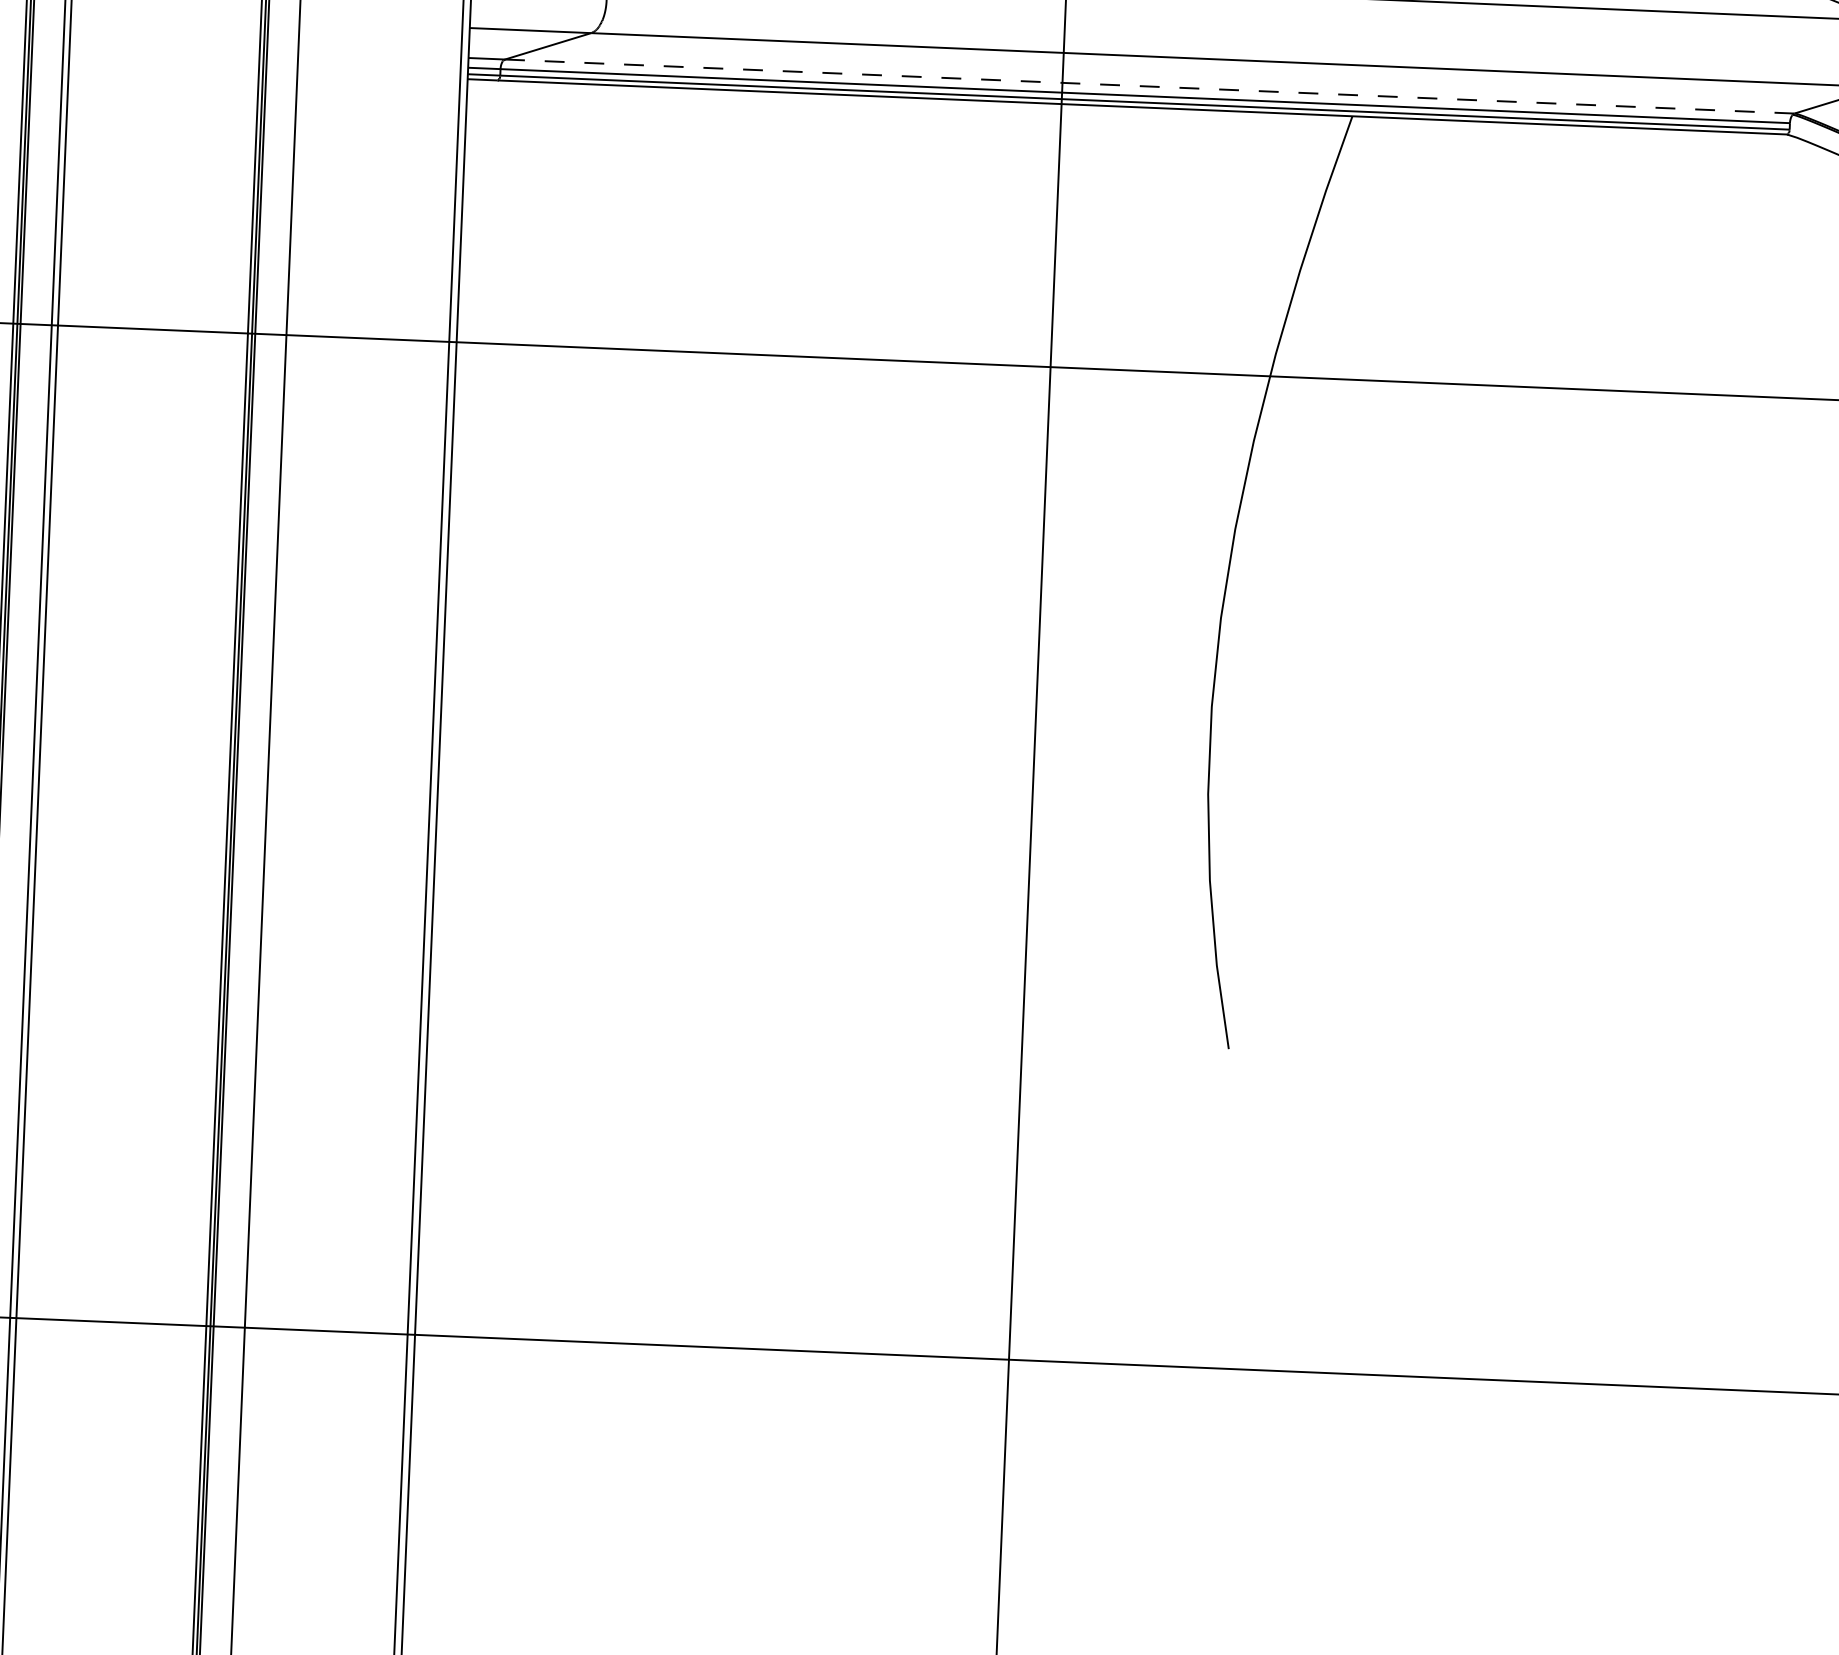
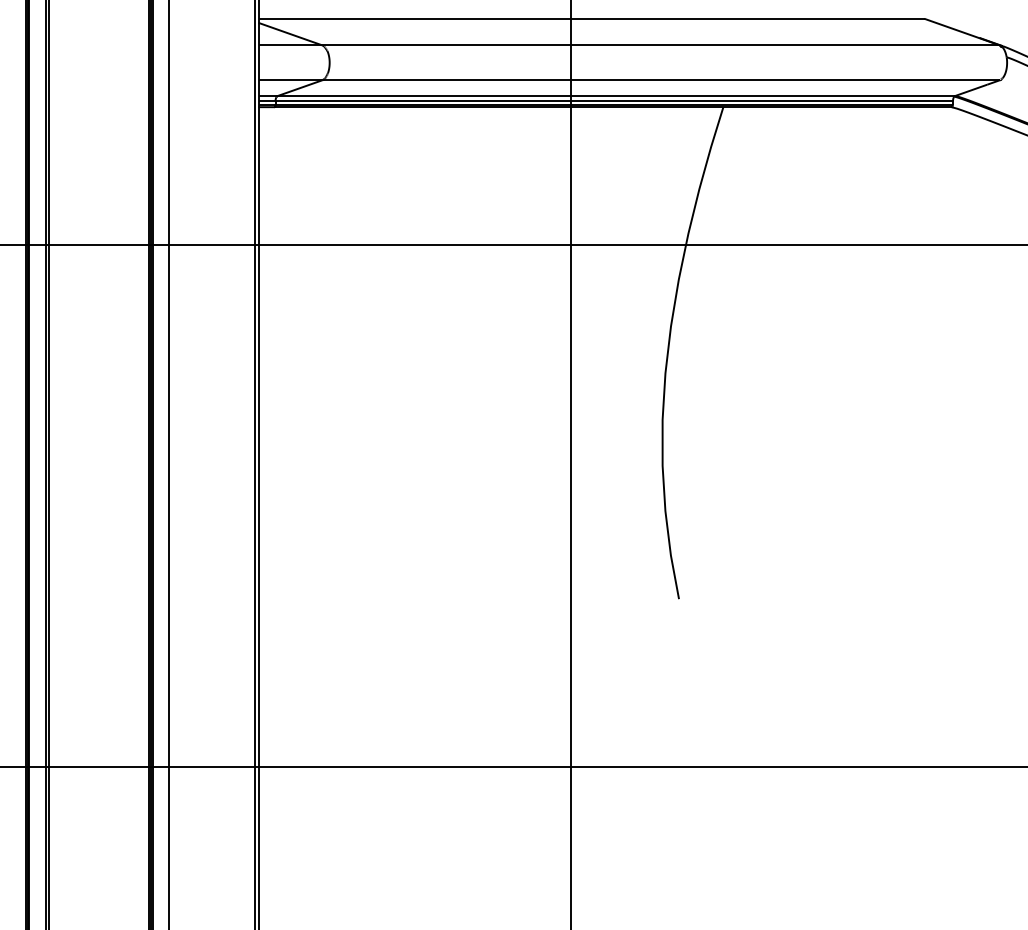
line: (1149, 87) -> (616, 96), dashed -> solid

